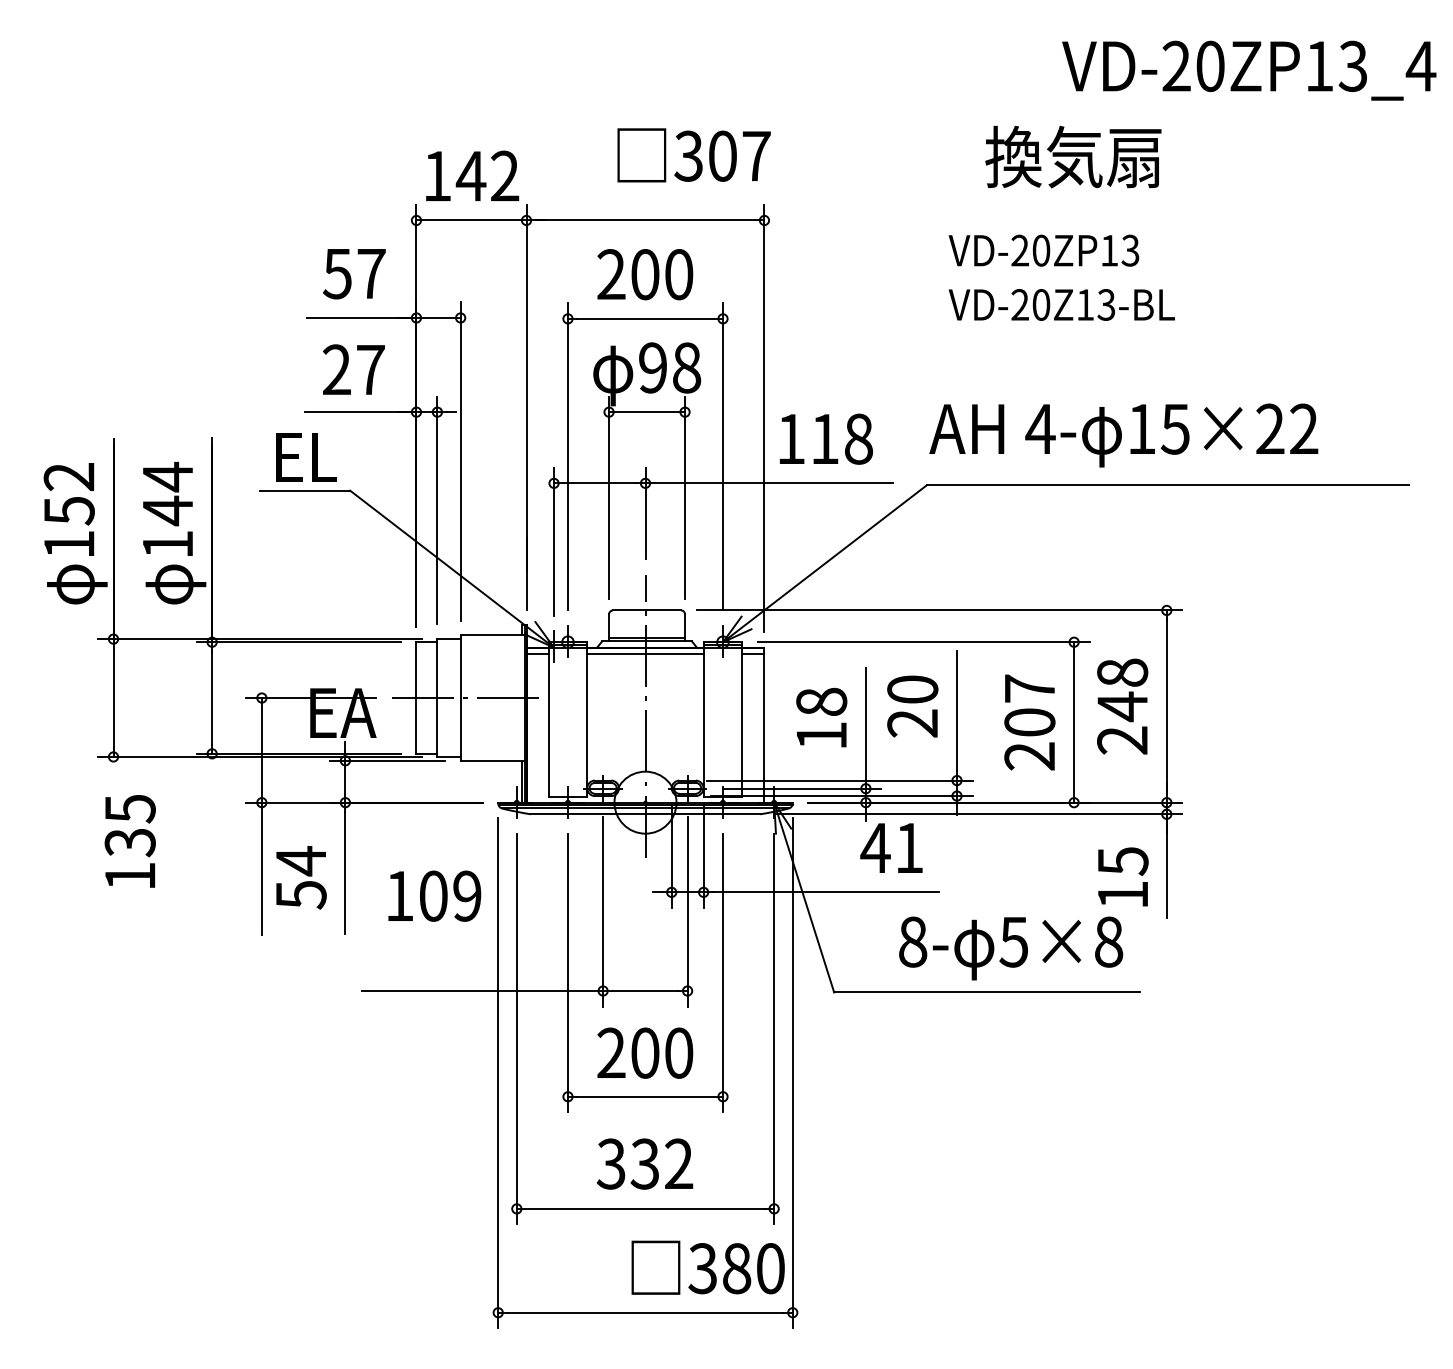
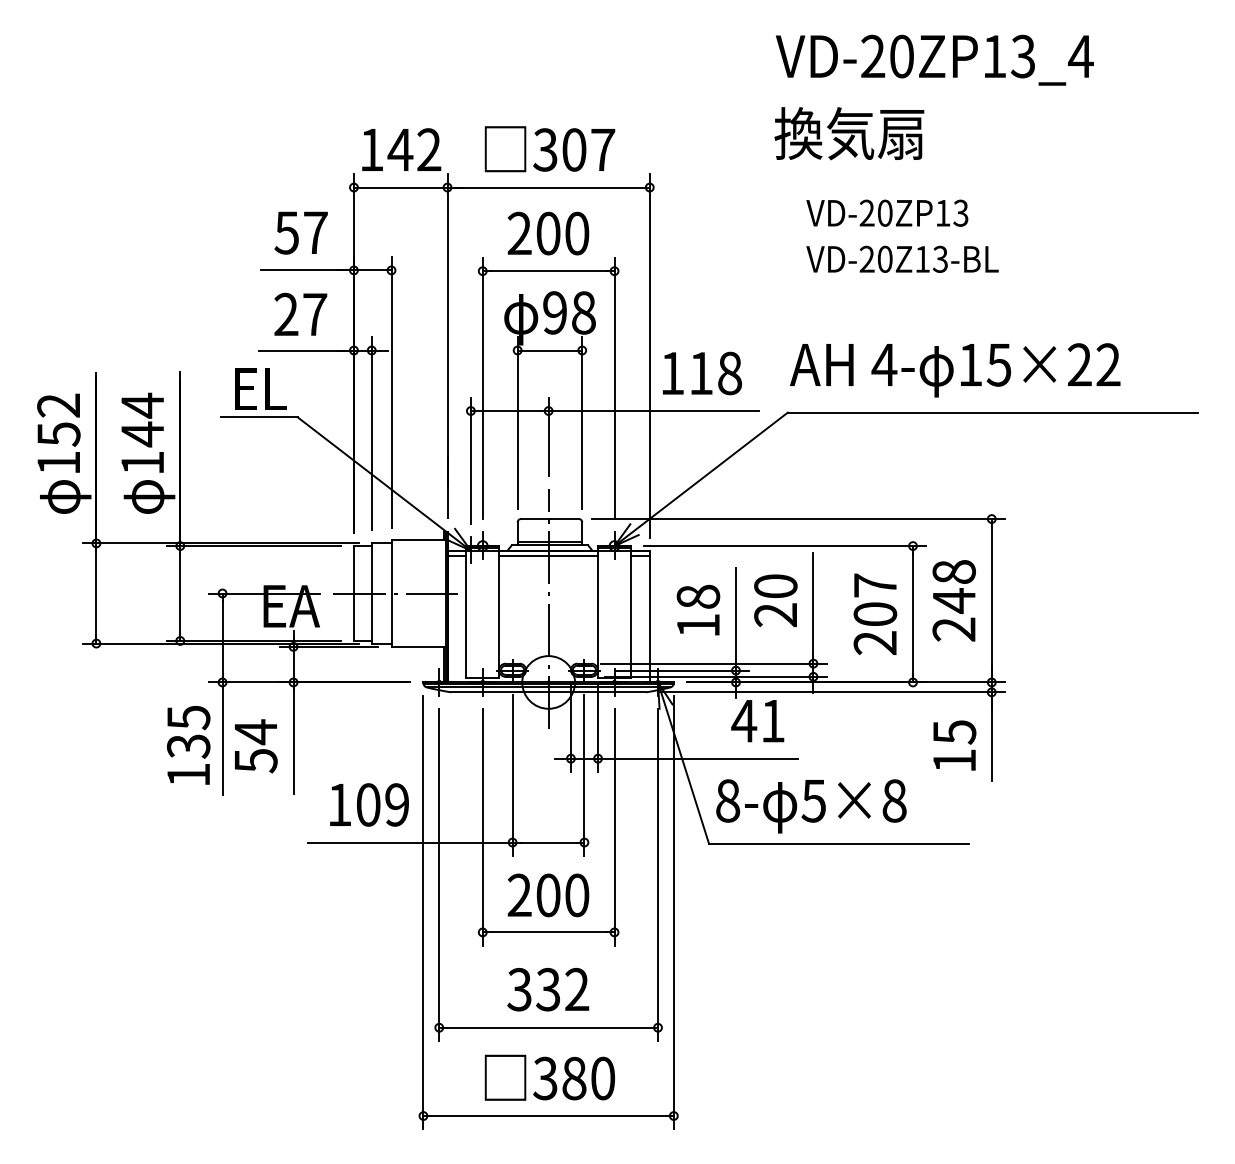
text: (1248, 69) -> (934, 59), moved
text: (693, 155) -> (549, 149), moved
text: (1073, 156) -> (849, 133), moved
text: (130, 841) -> (188, 745), moved
text: (434, 895) -> (369, 804), moved
text: (1011, 948) -> (811, 806), moved
text: (707, 1267) -> (549, 1077), moved

